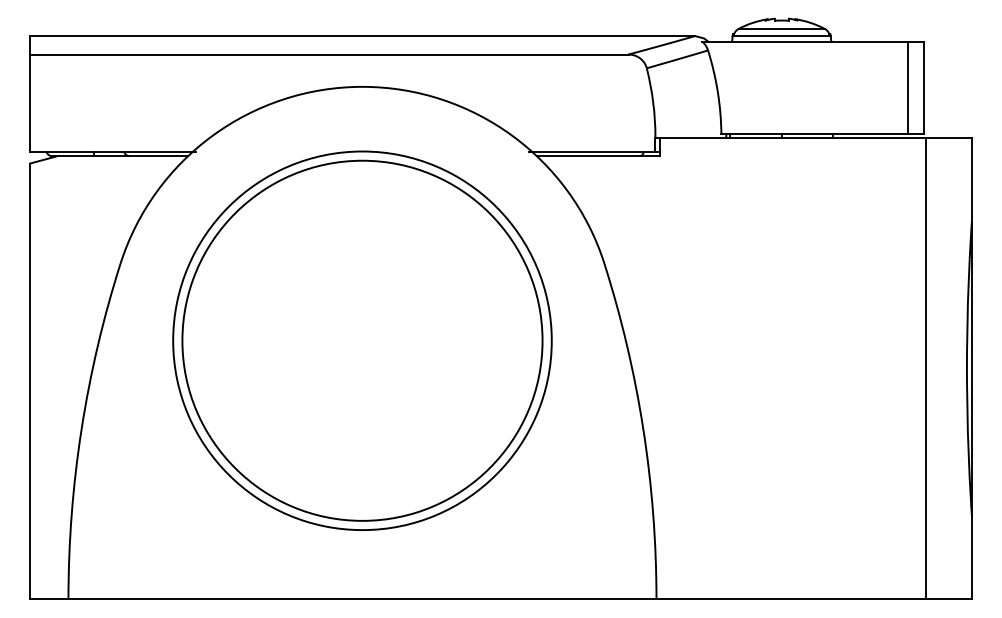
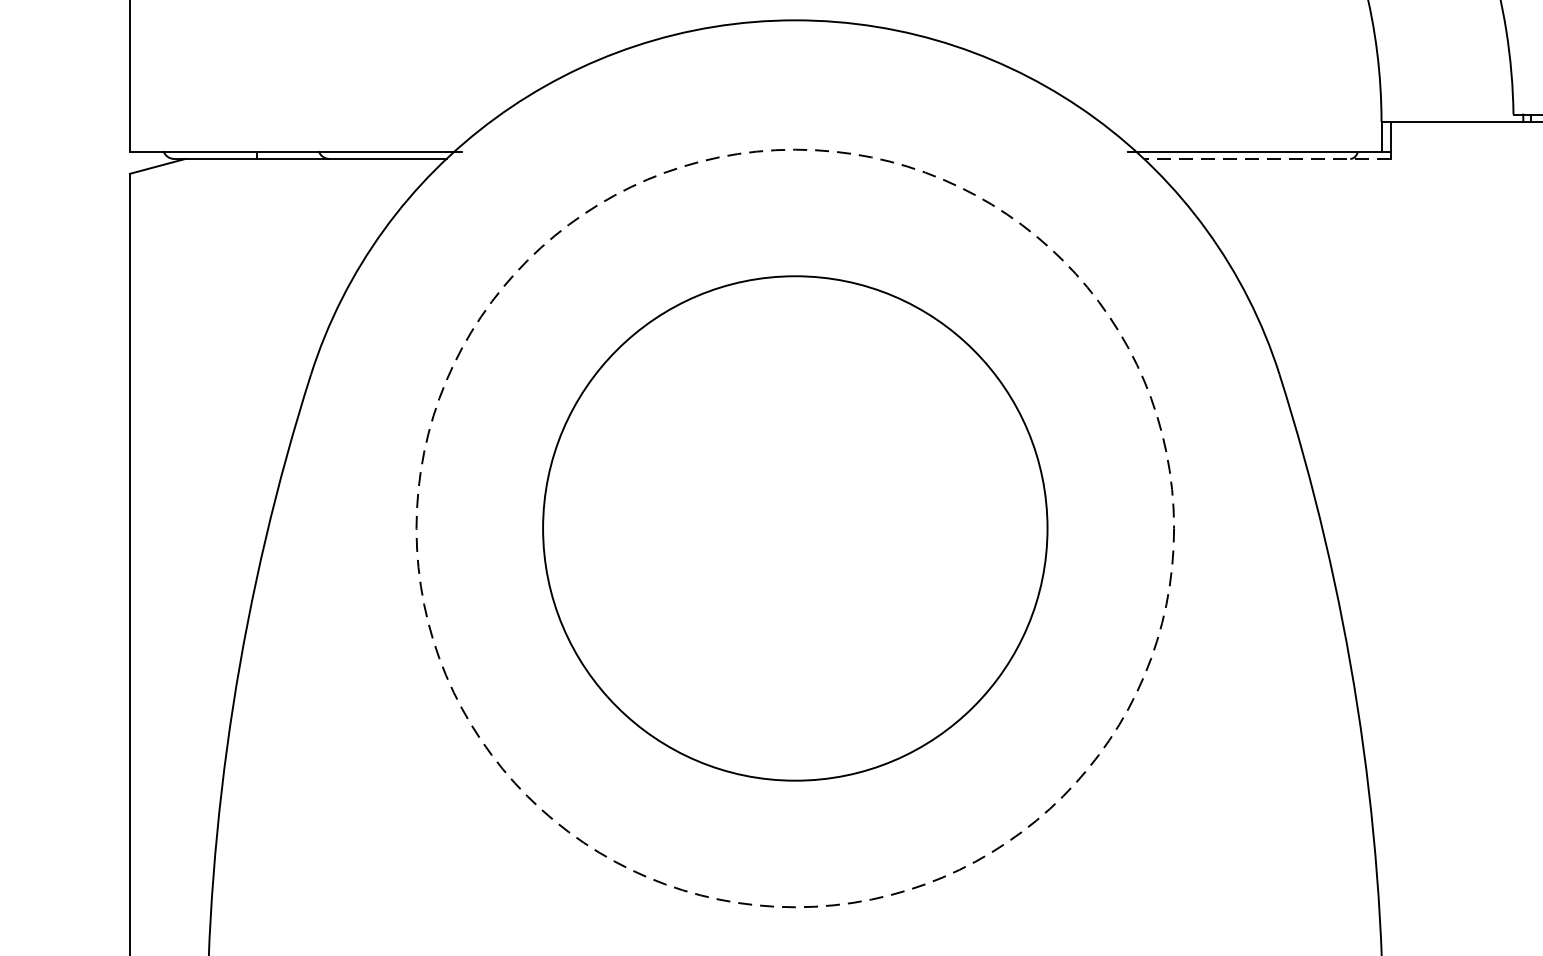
line: (598, 156) -> (1267, 159), solid -> dashed
circle: (362, 340) -> (795, 527), size x0.7
circle: (362, 340) -> (795, 527), solid -> dashed

